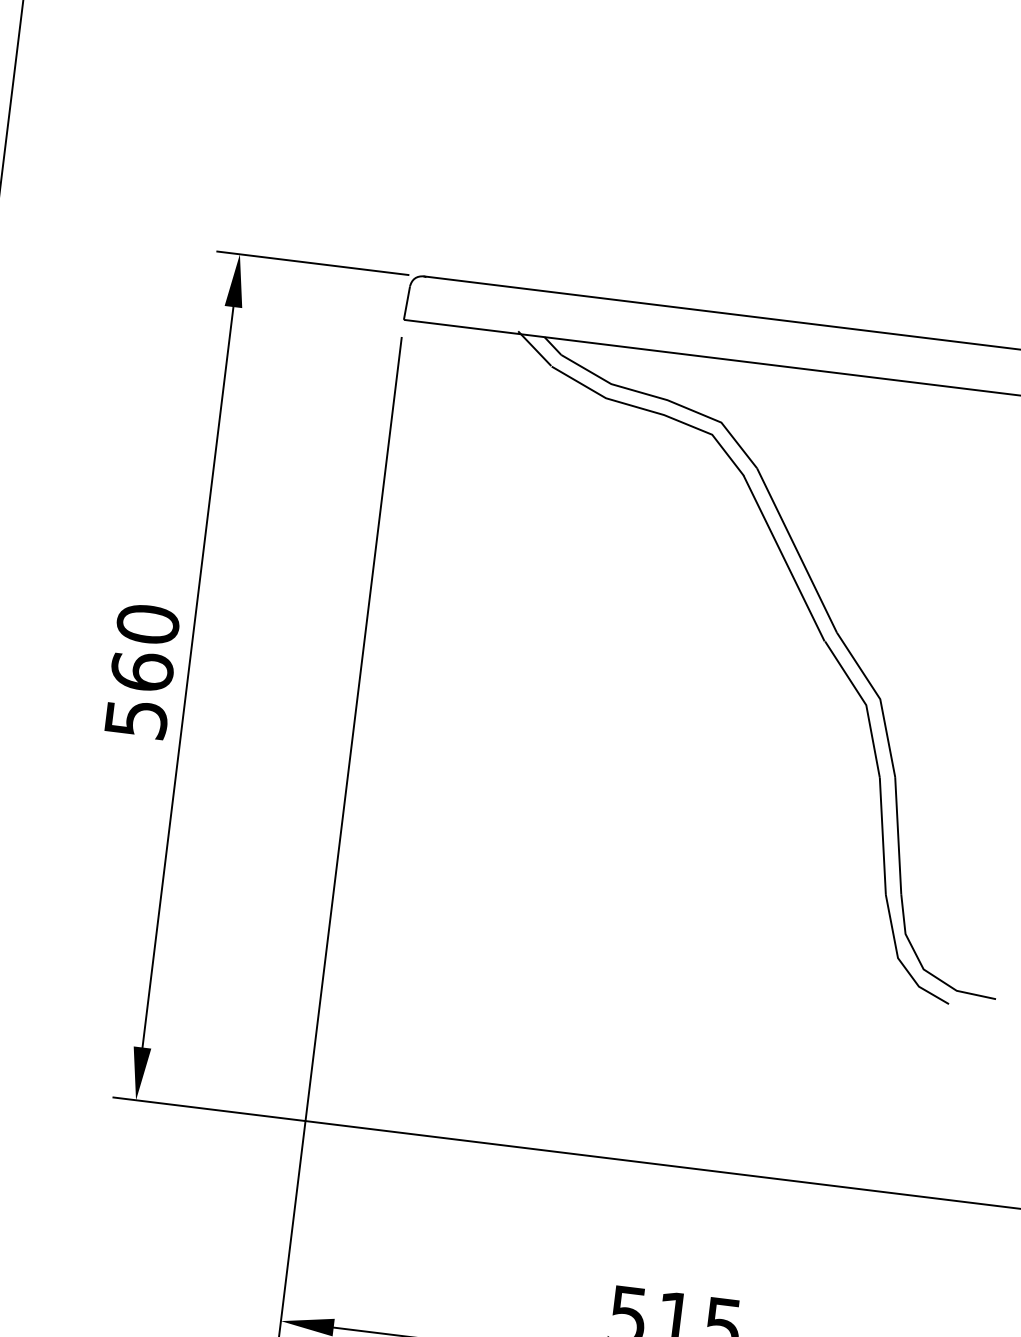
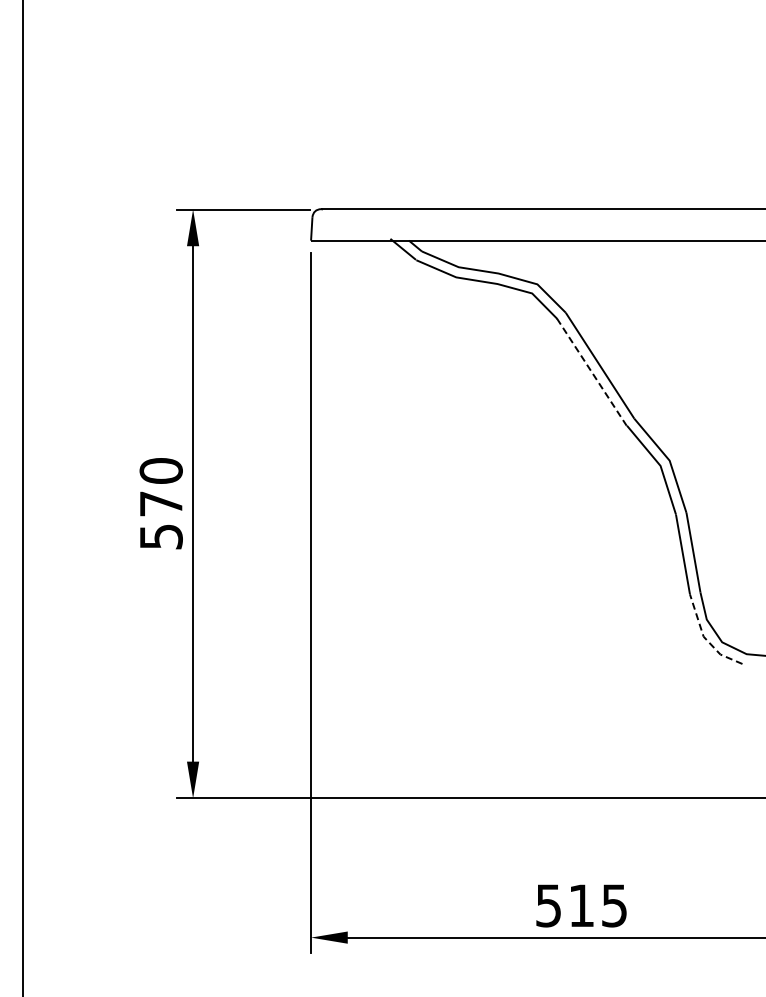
line: (783, 558) -> (591, 372), solid -> dashed
text: (141, 670) -> (160, 503), 560 -> 570
line: (898, 960) -> (704, 638), solid -> dashed

